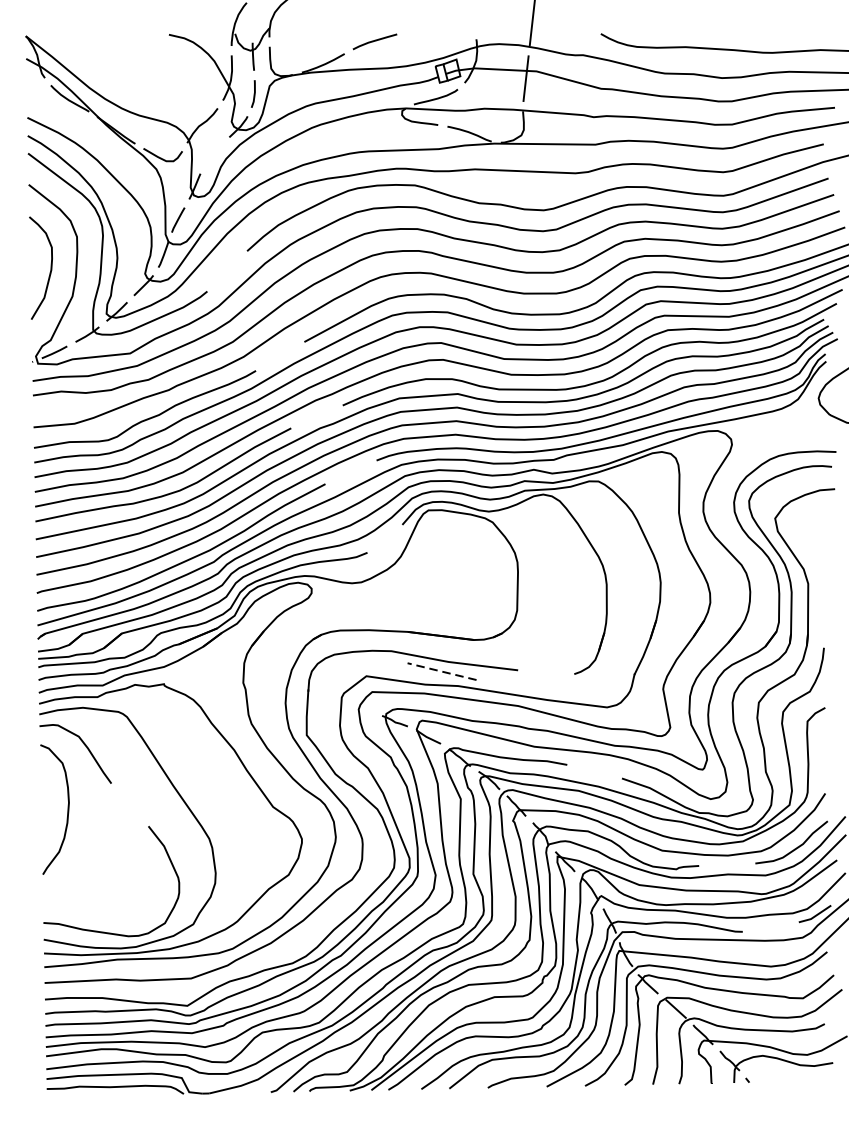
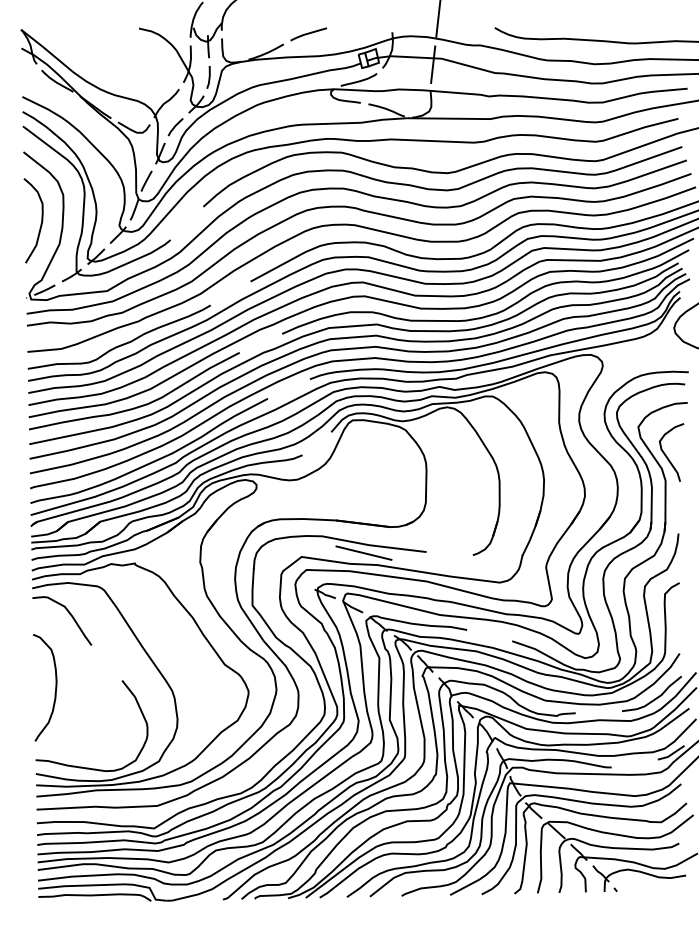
line: (213, 154) -> (175, 127), added
curve: (809, 551) -> (666, 454), added
line: (441, 672) -> (363, 553), dashed -> solid
curve: (67, 809) -> (55, 687), moved

